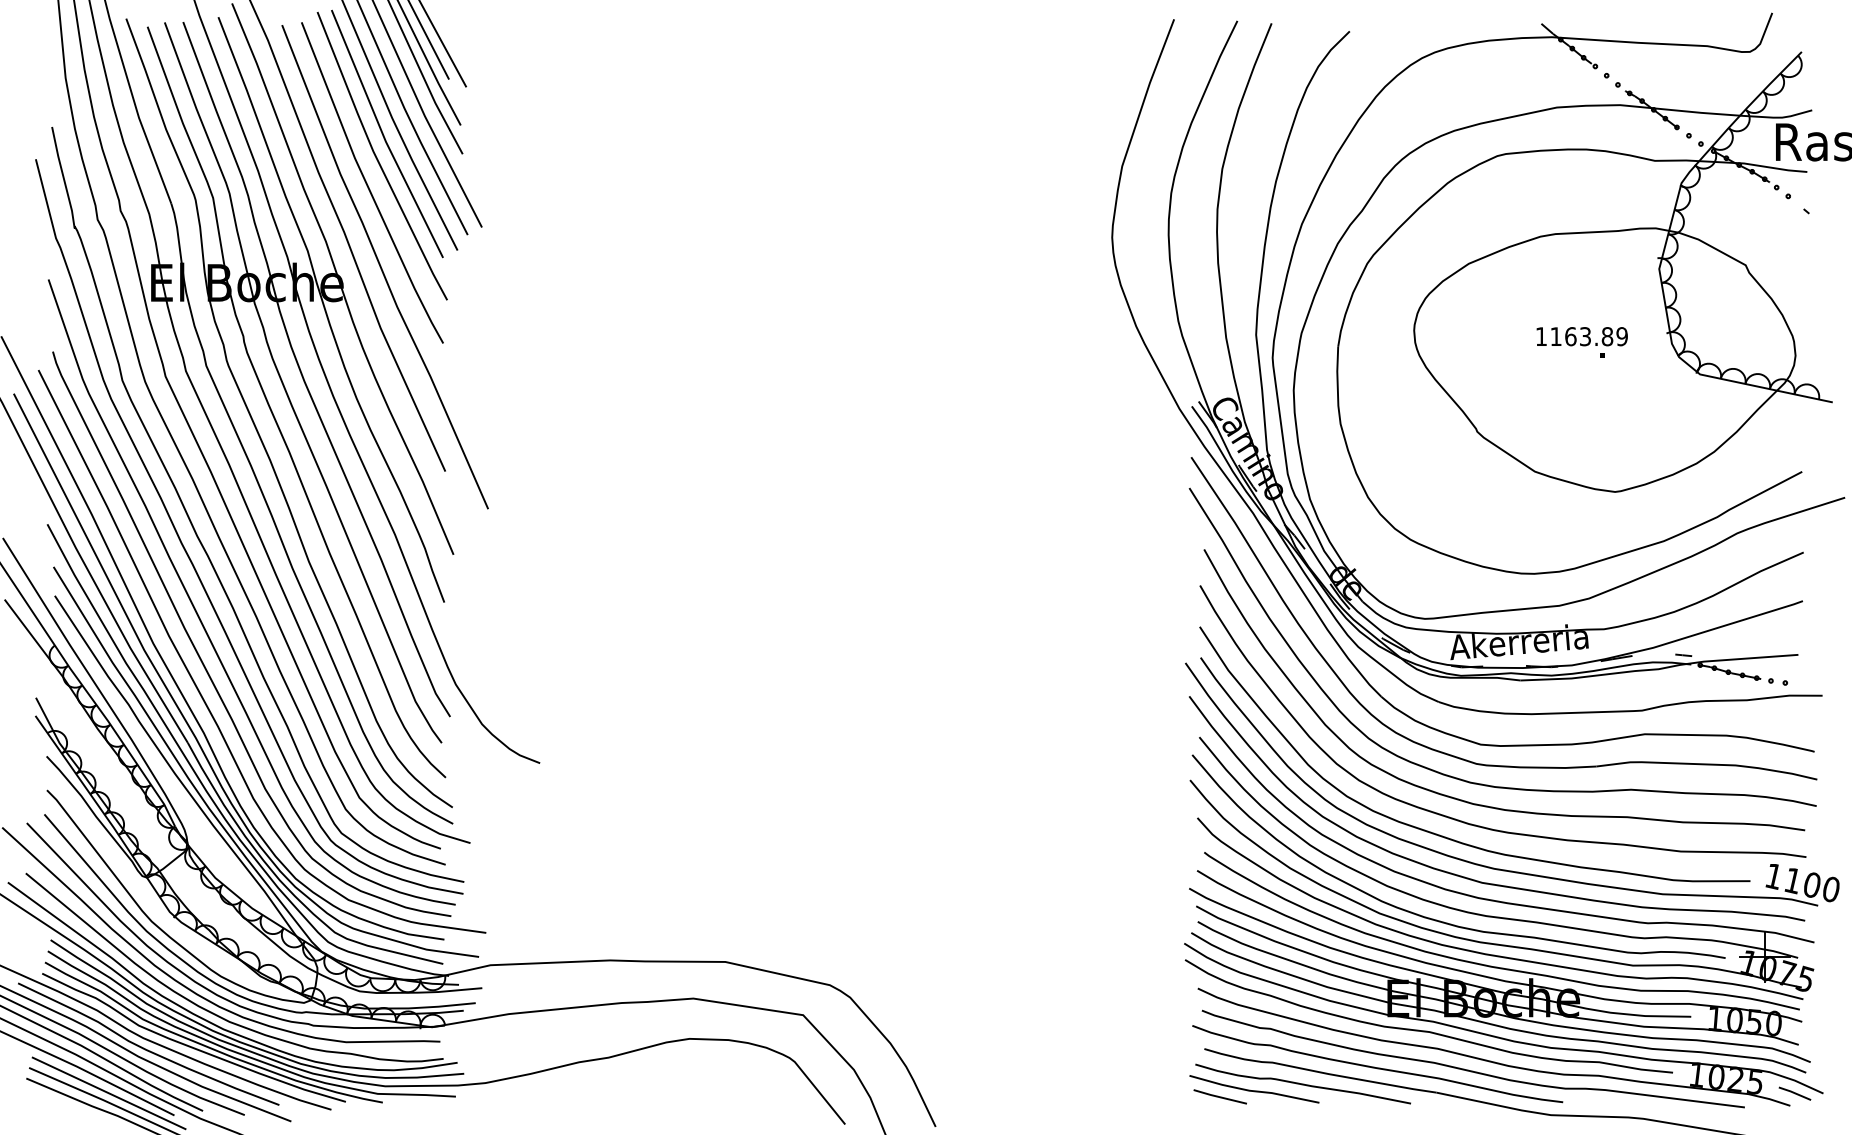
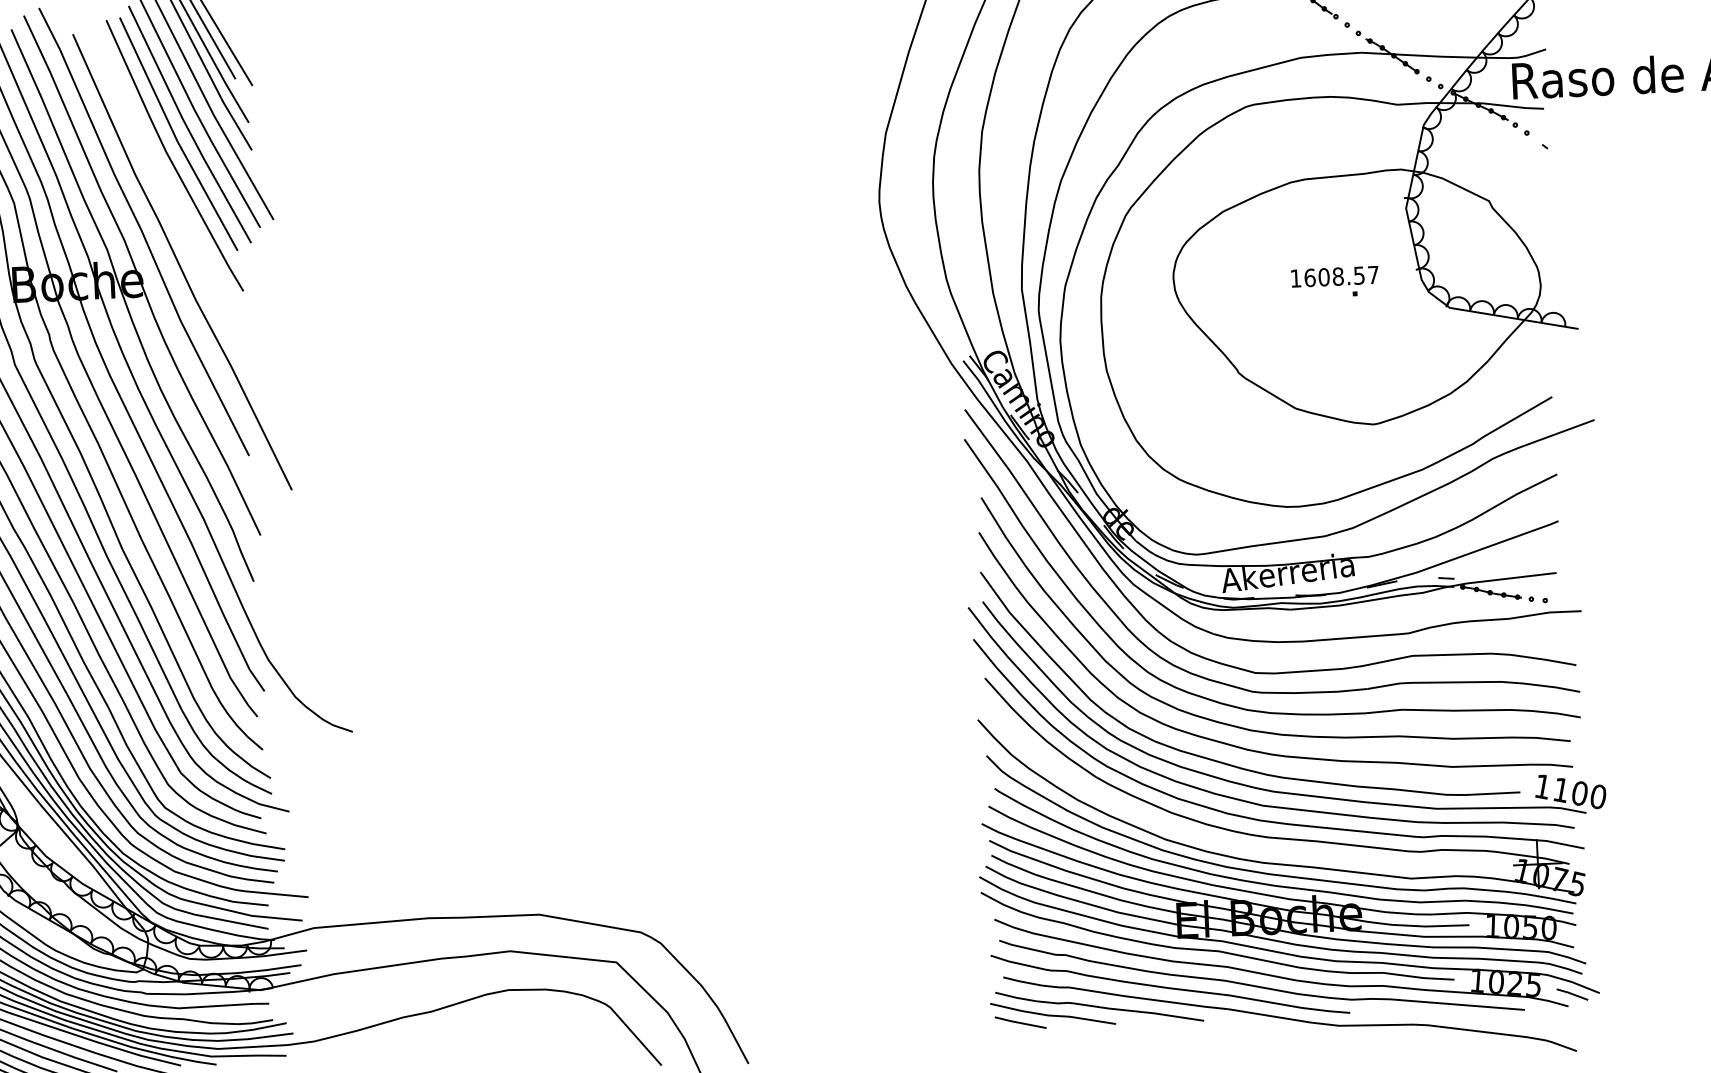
line: (367, 182) -> (161, 181), removed
text: (1588, 336) -> (1341, 276), 1163.89 -> 1608.57
curve: (1440, 920) -> (1224, 843), removed

